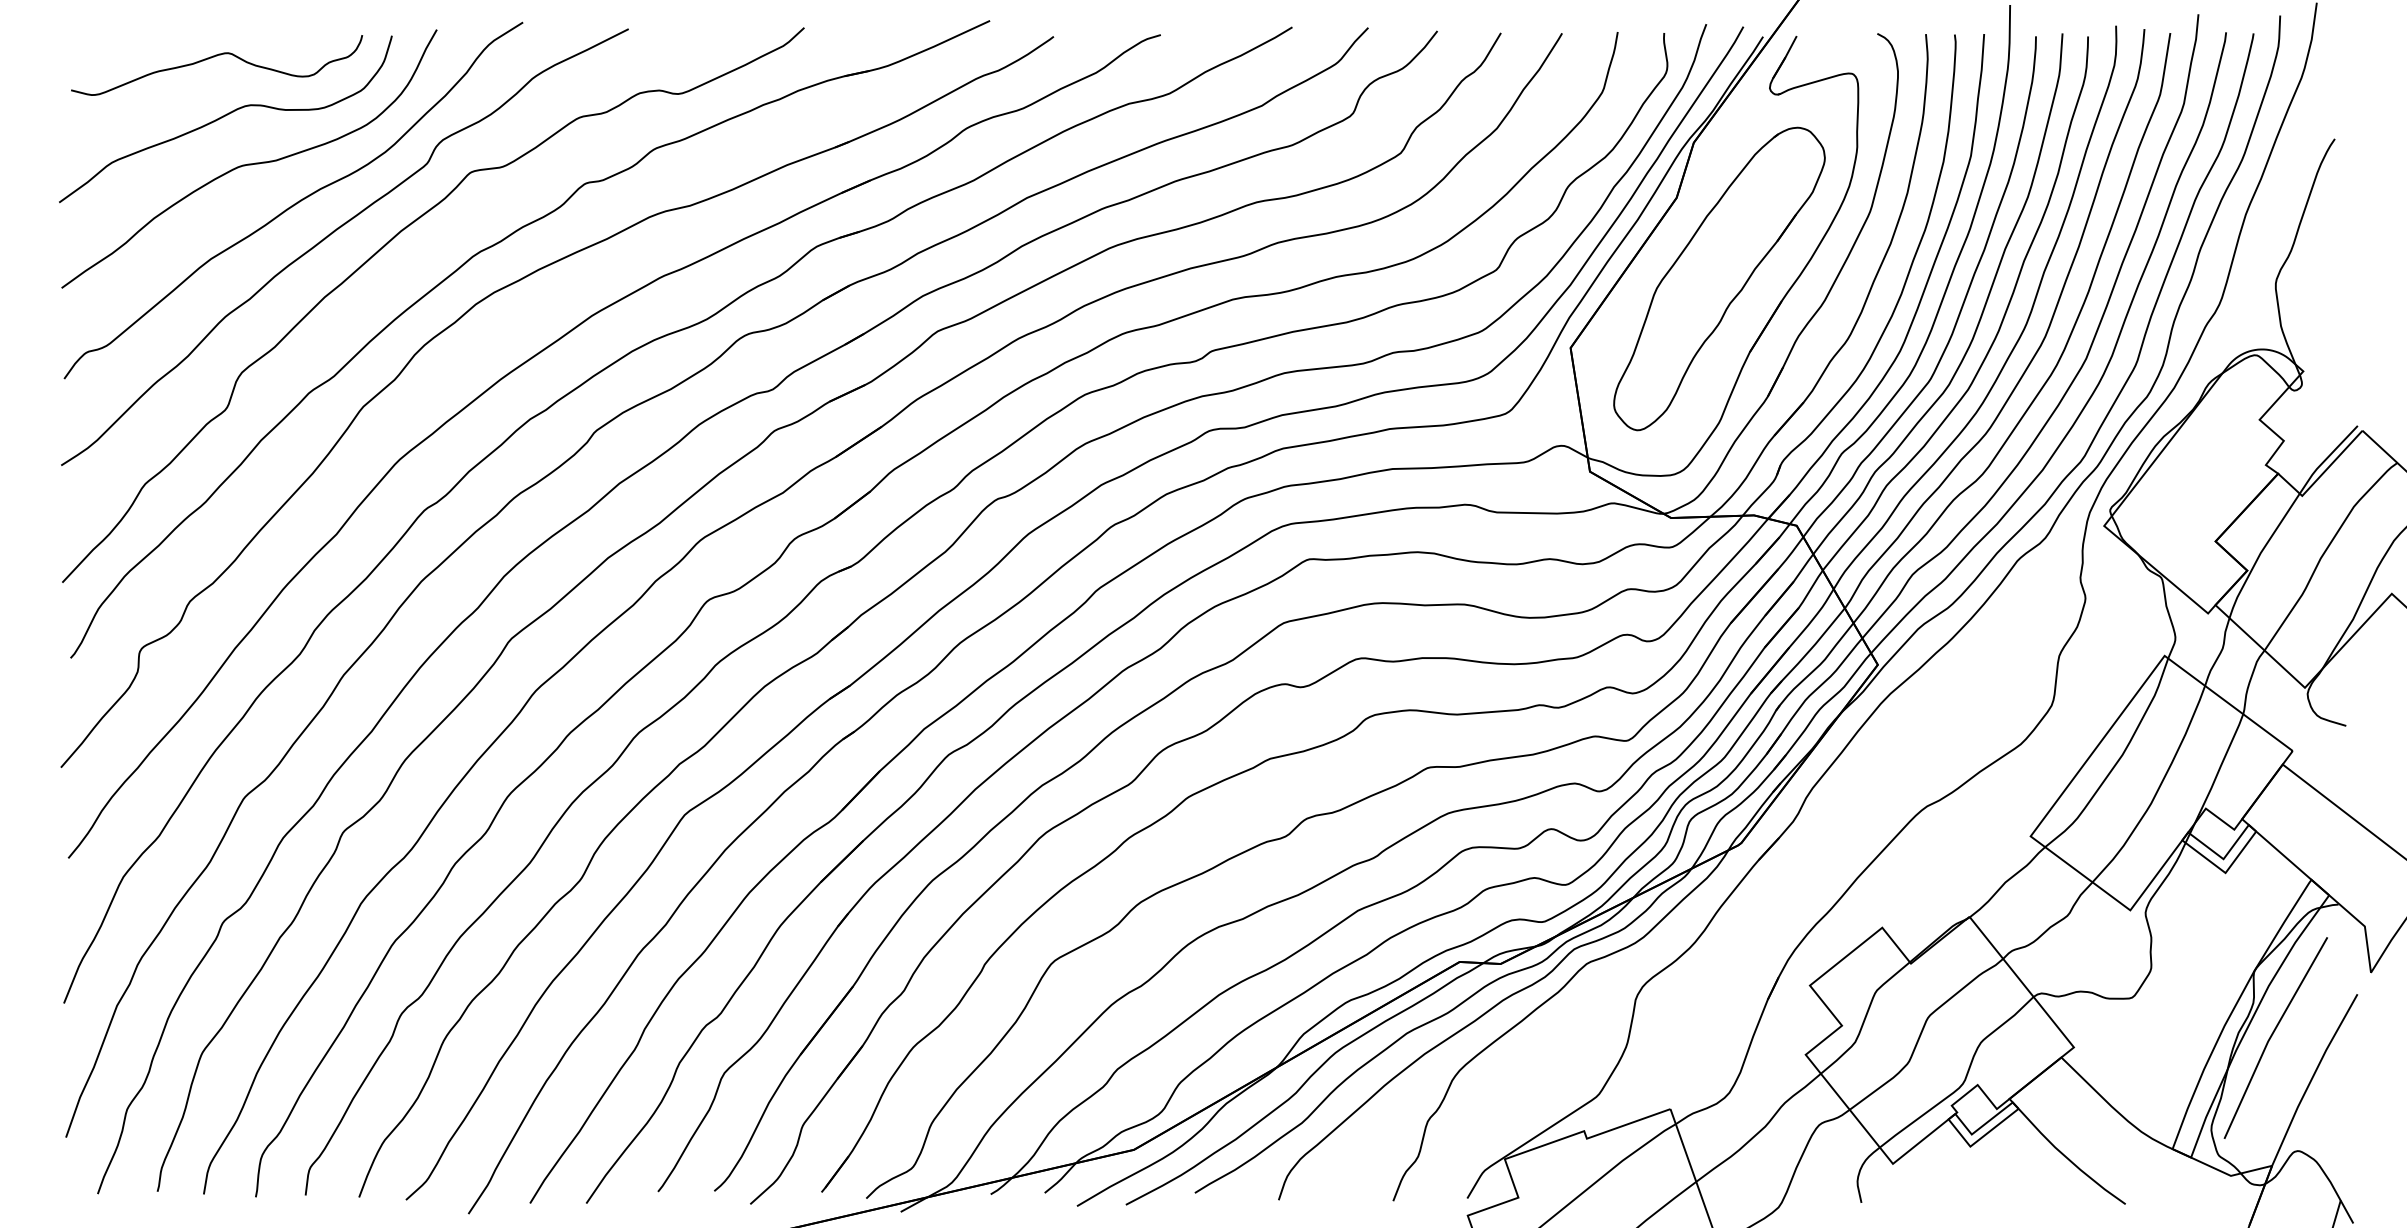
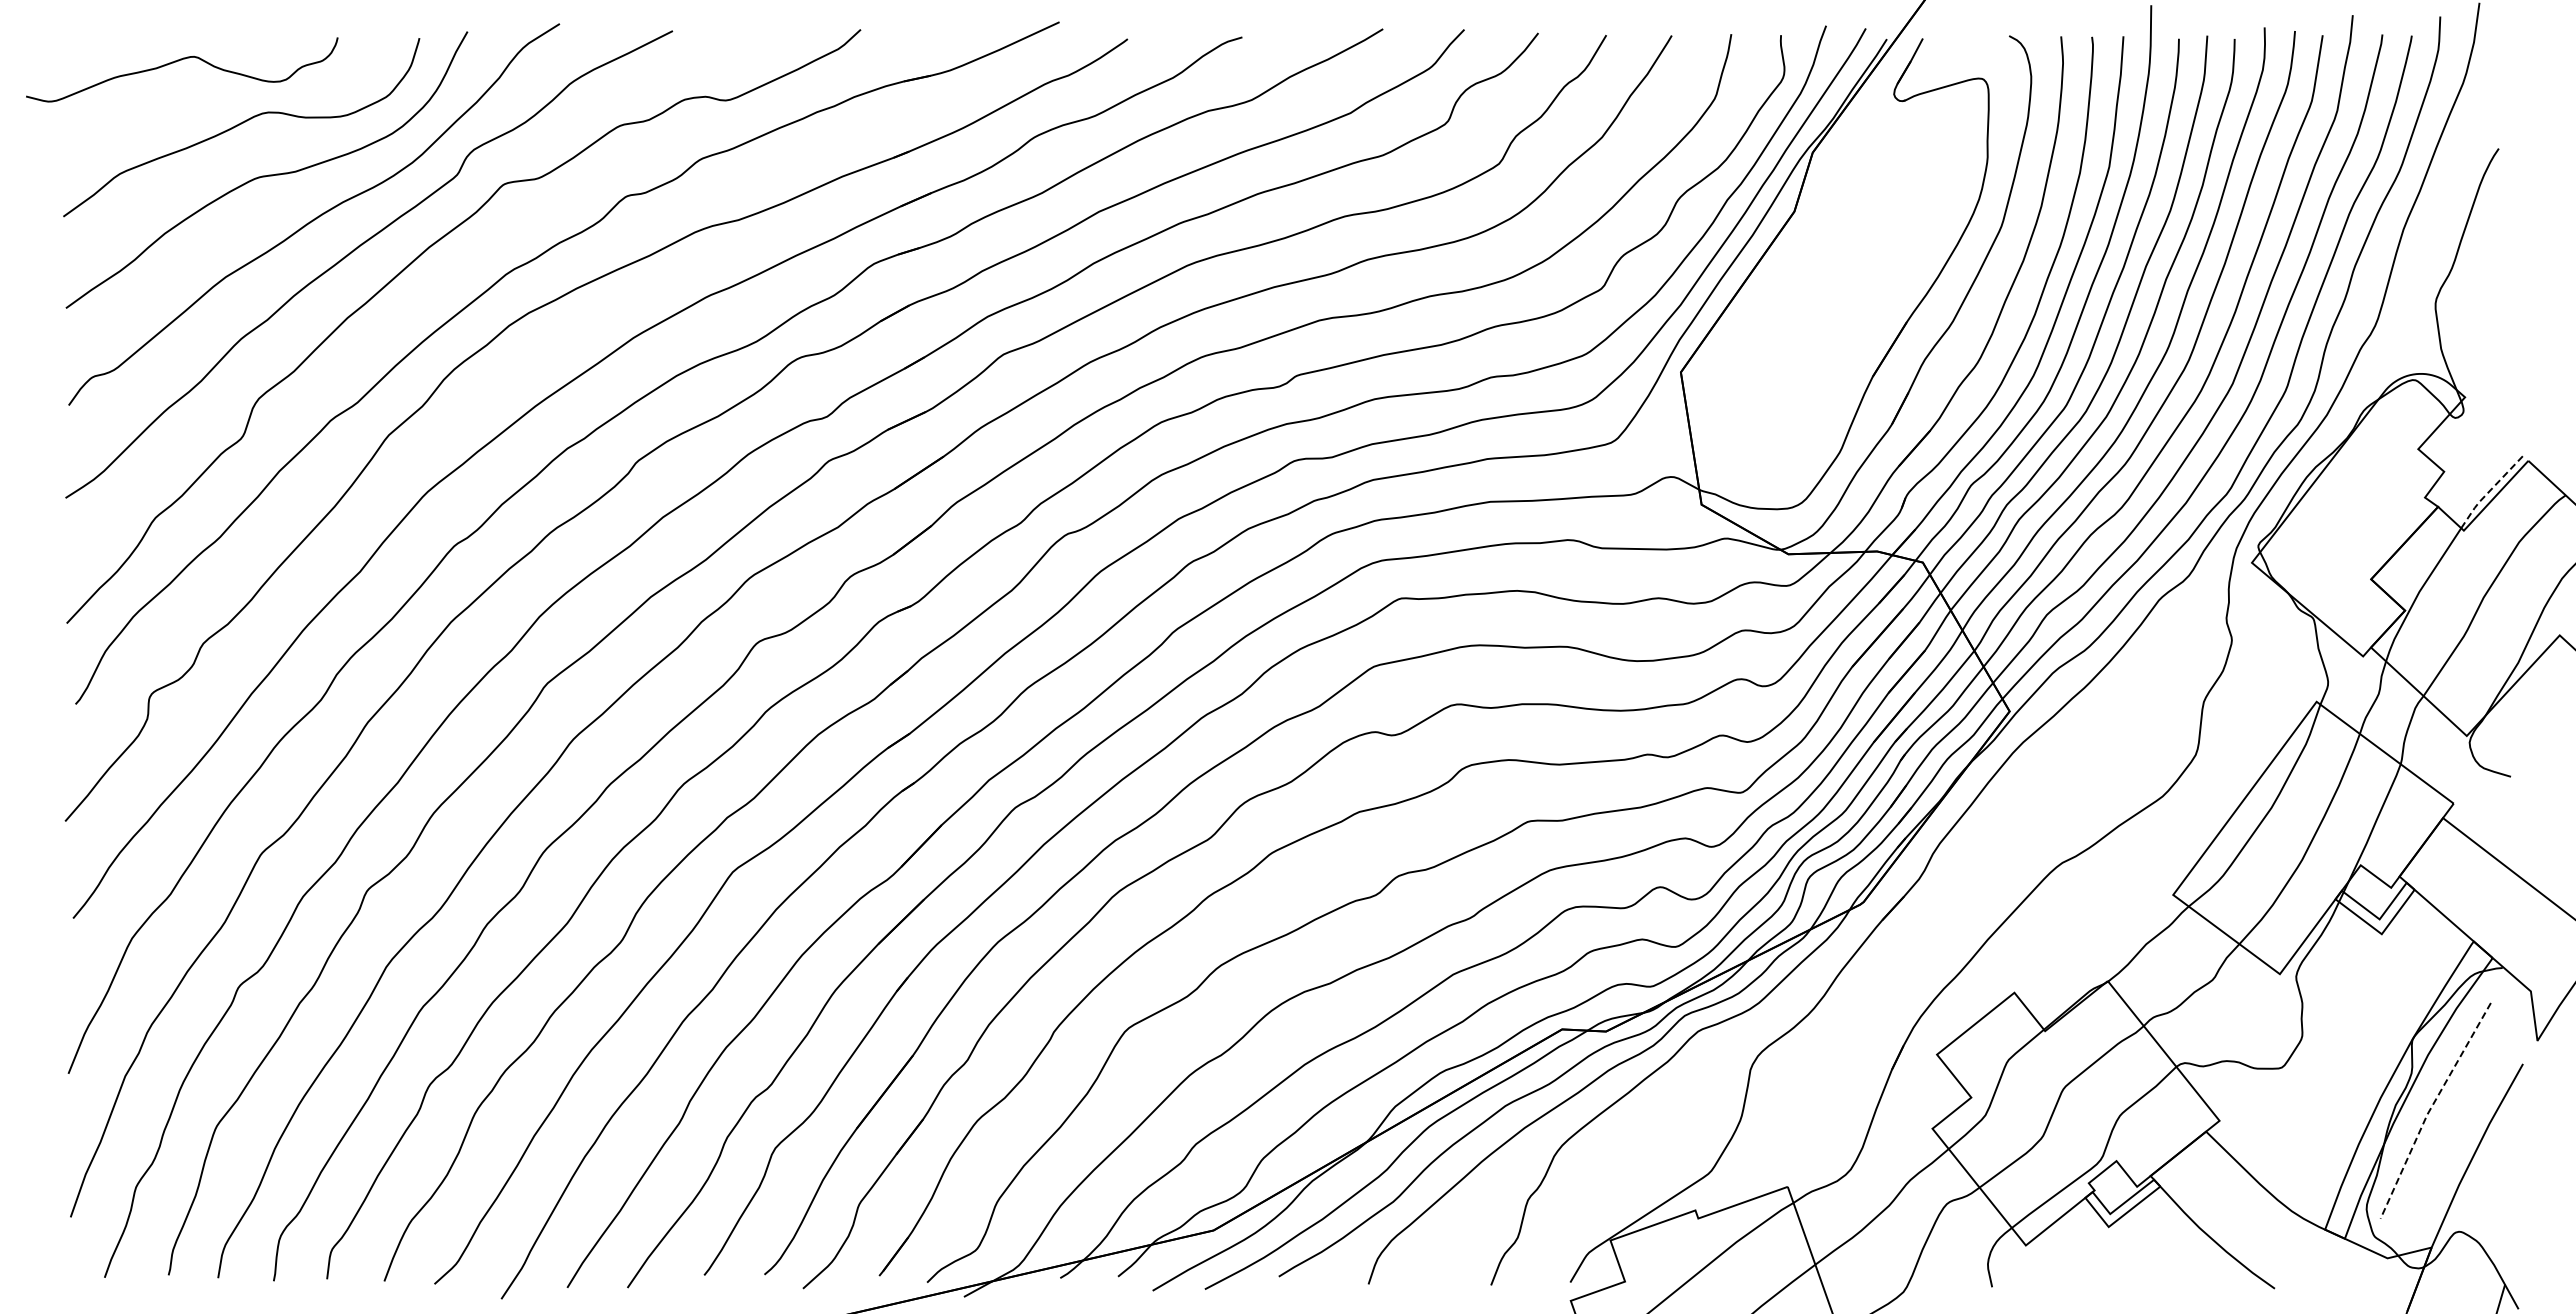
curve: (213, 57) -> (178, 61), moved
part: (1718, 279) -> (1839, 298), removed
line: (2326, 459) -> (2489, 491), solid -> dashed
line: (2271, 1036) -> (2430, 1109), solid -> dashed

